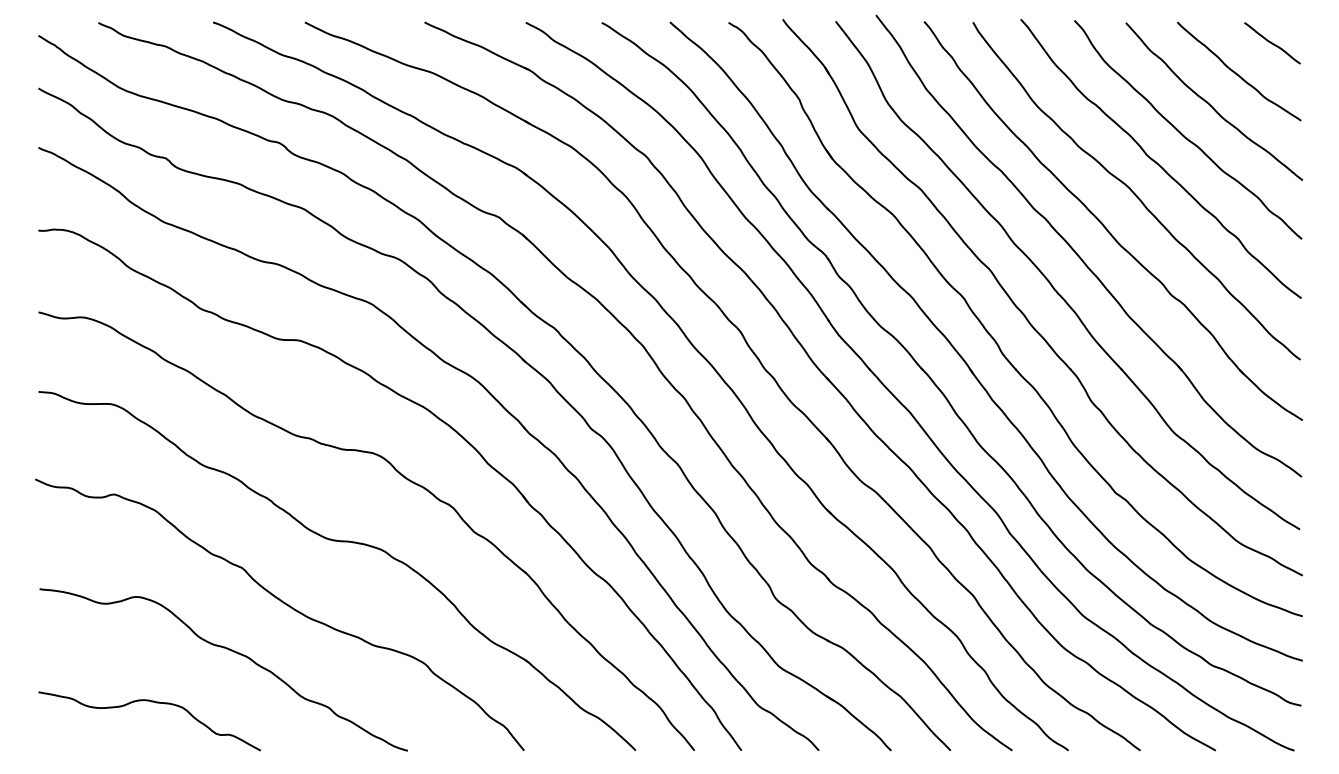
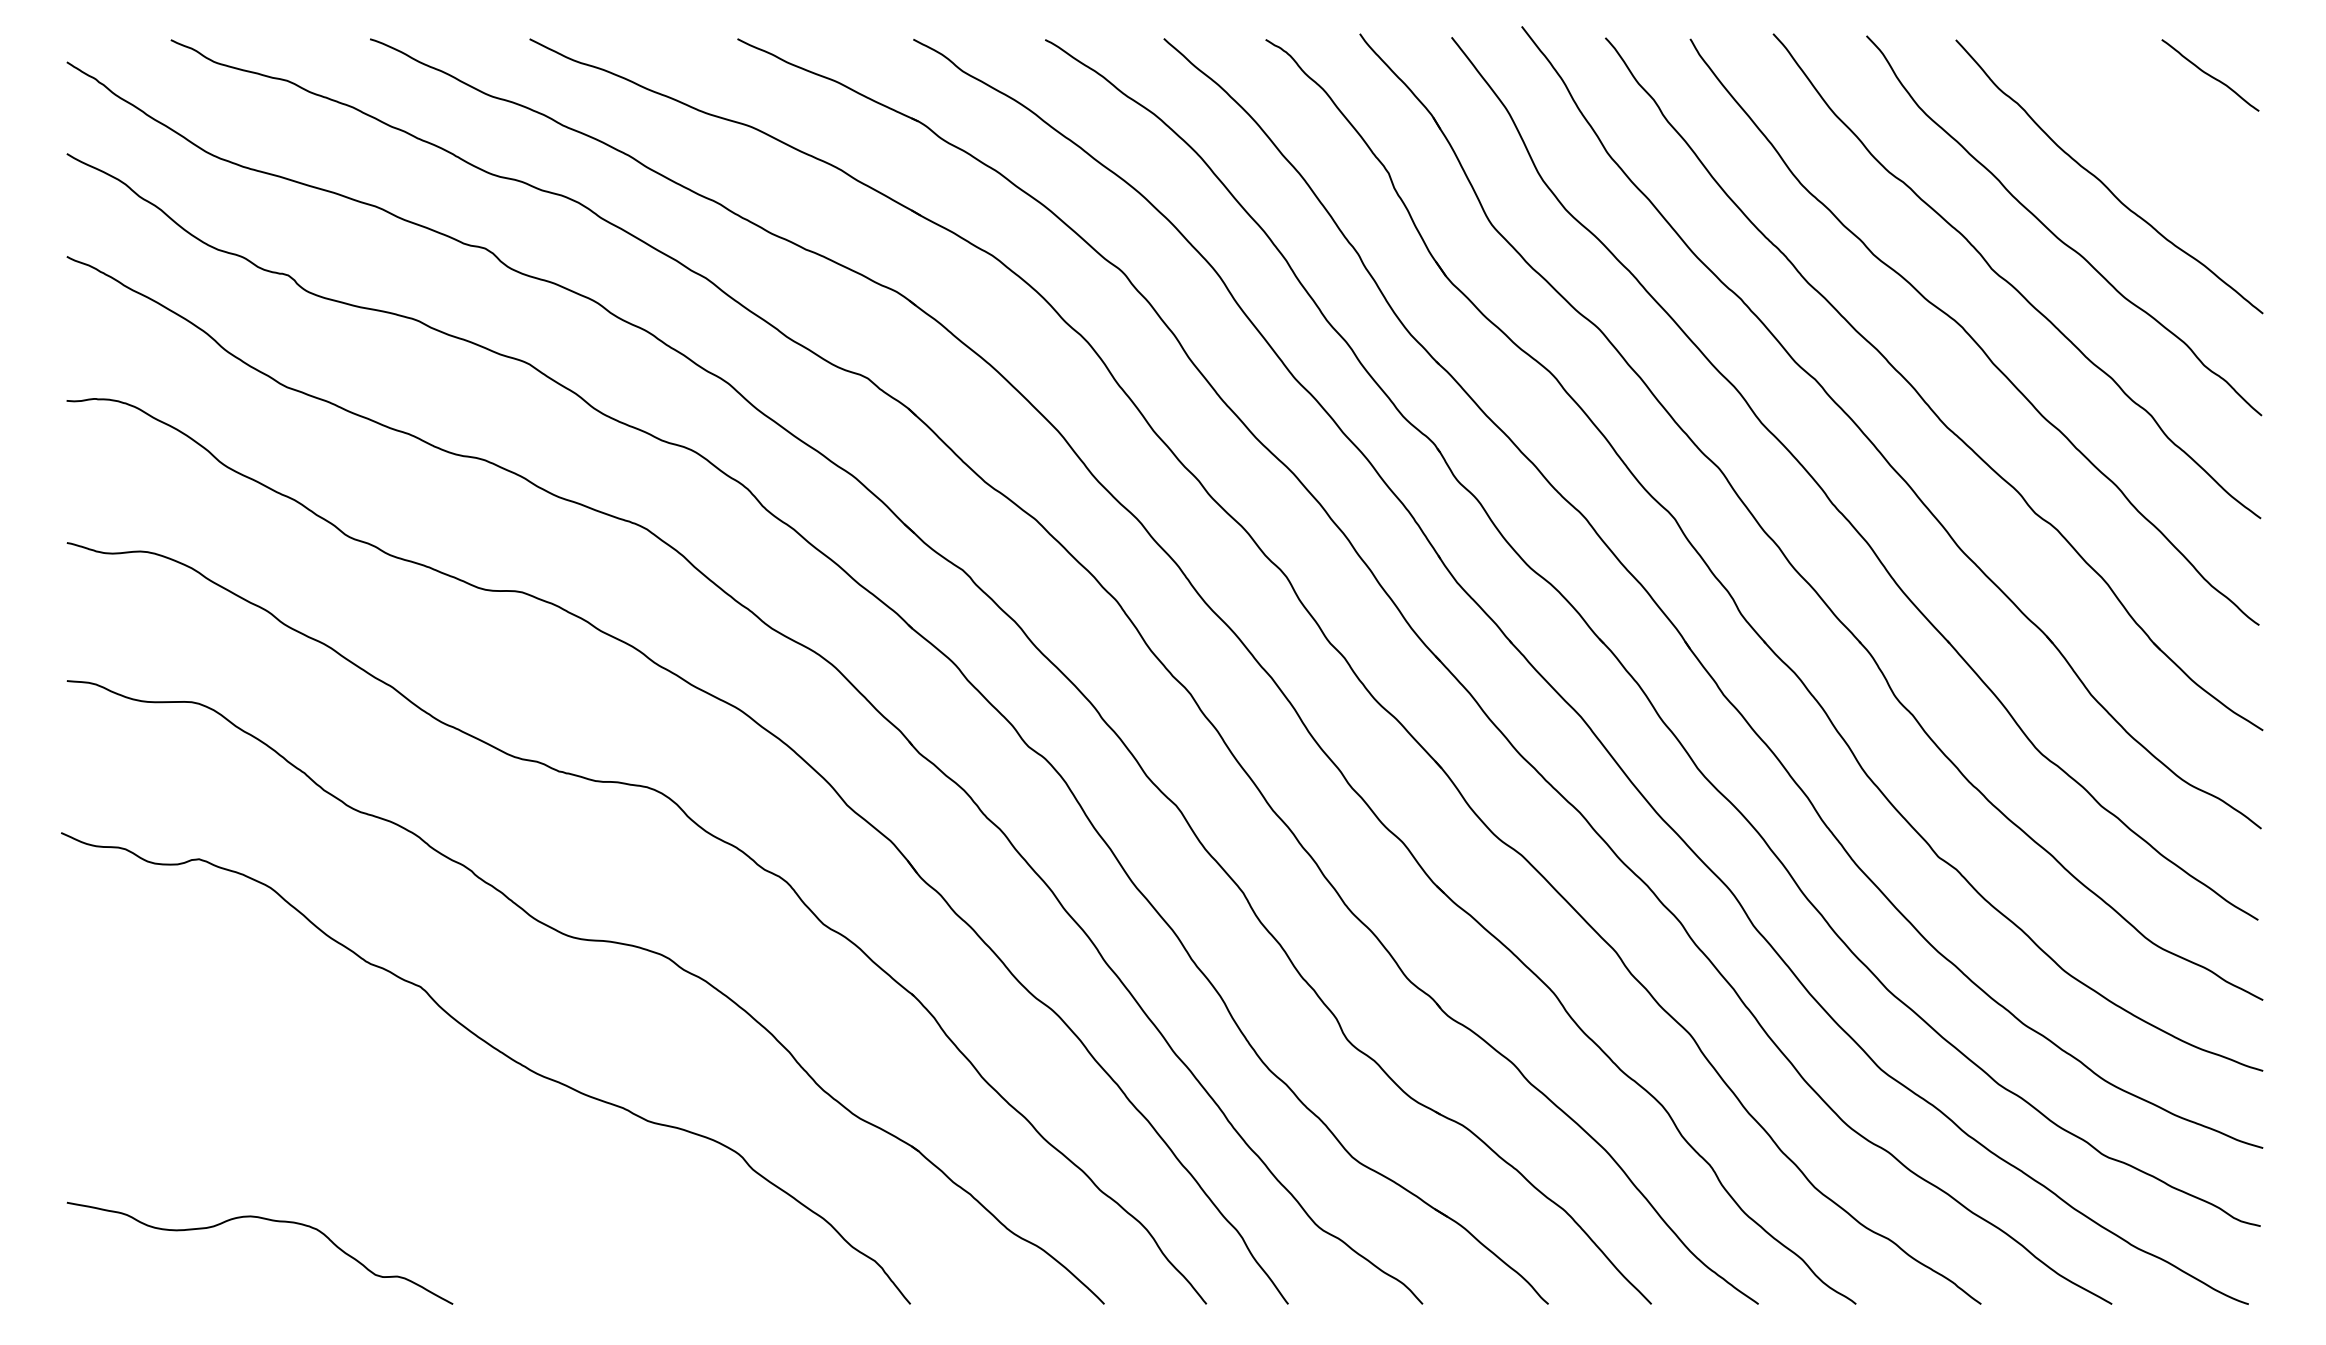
curve: (1237, 73) -> (2149, 127), removed
curve: (231, 651) -> (402, 1131), removed

